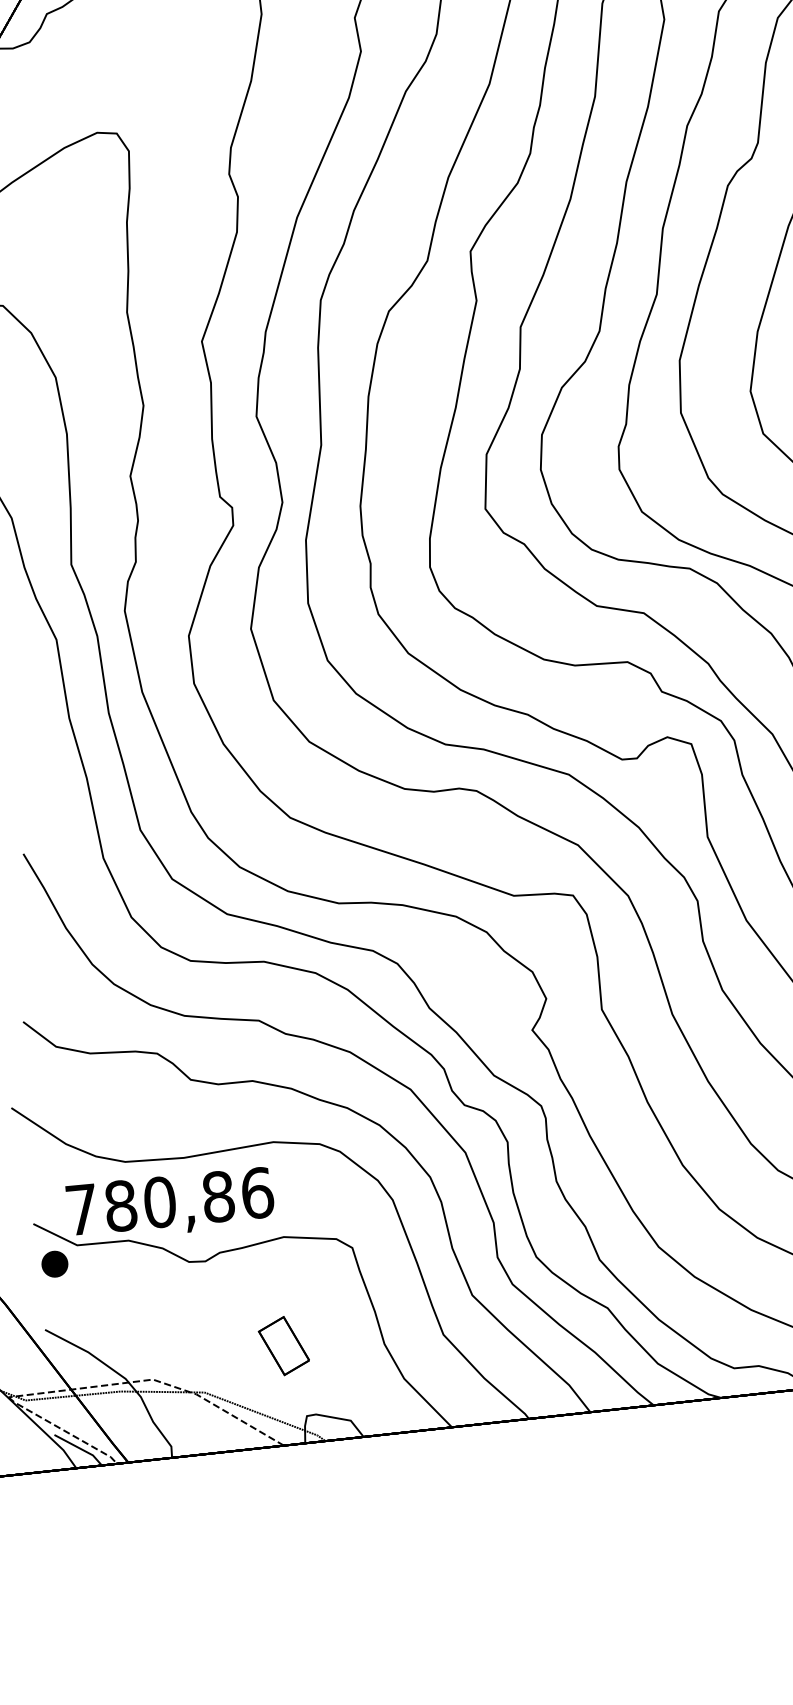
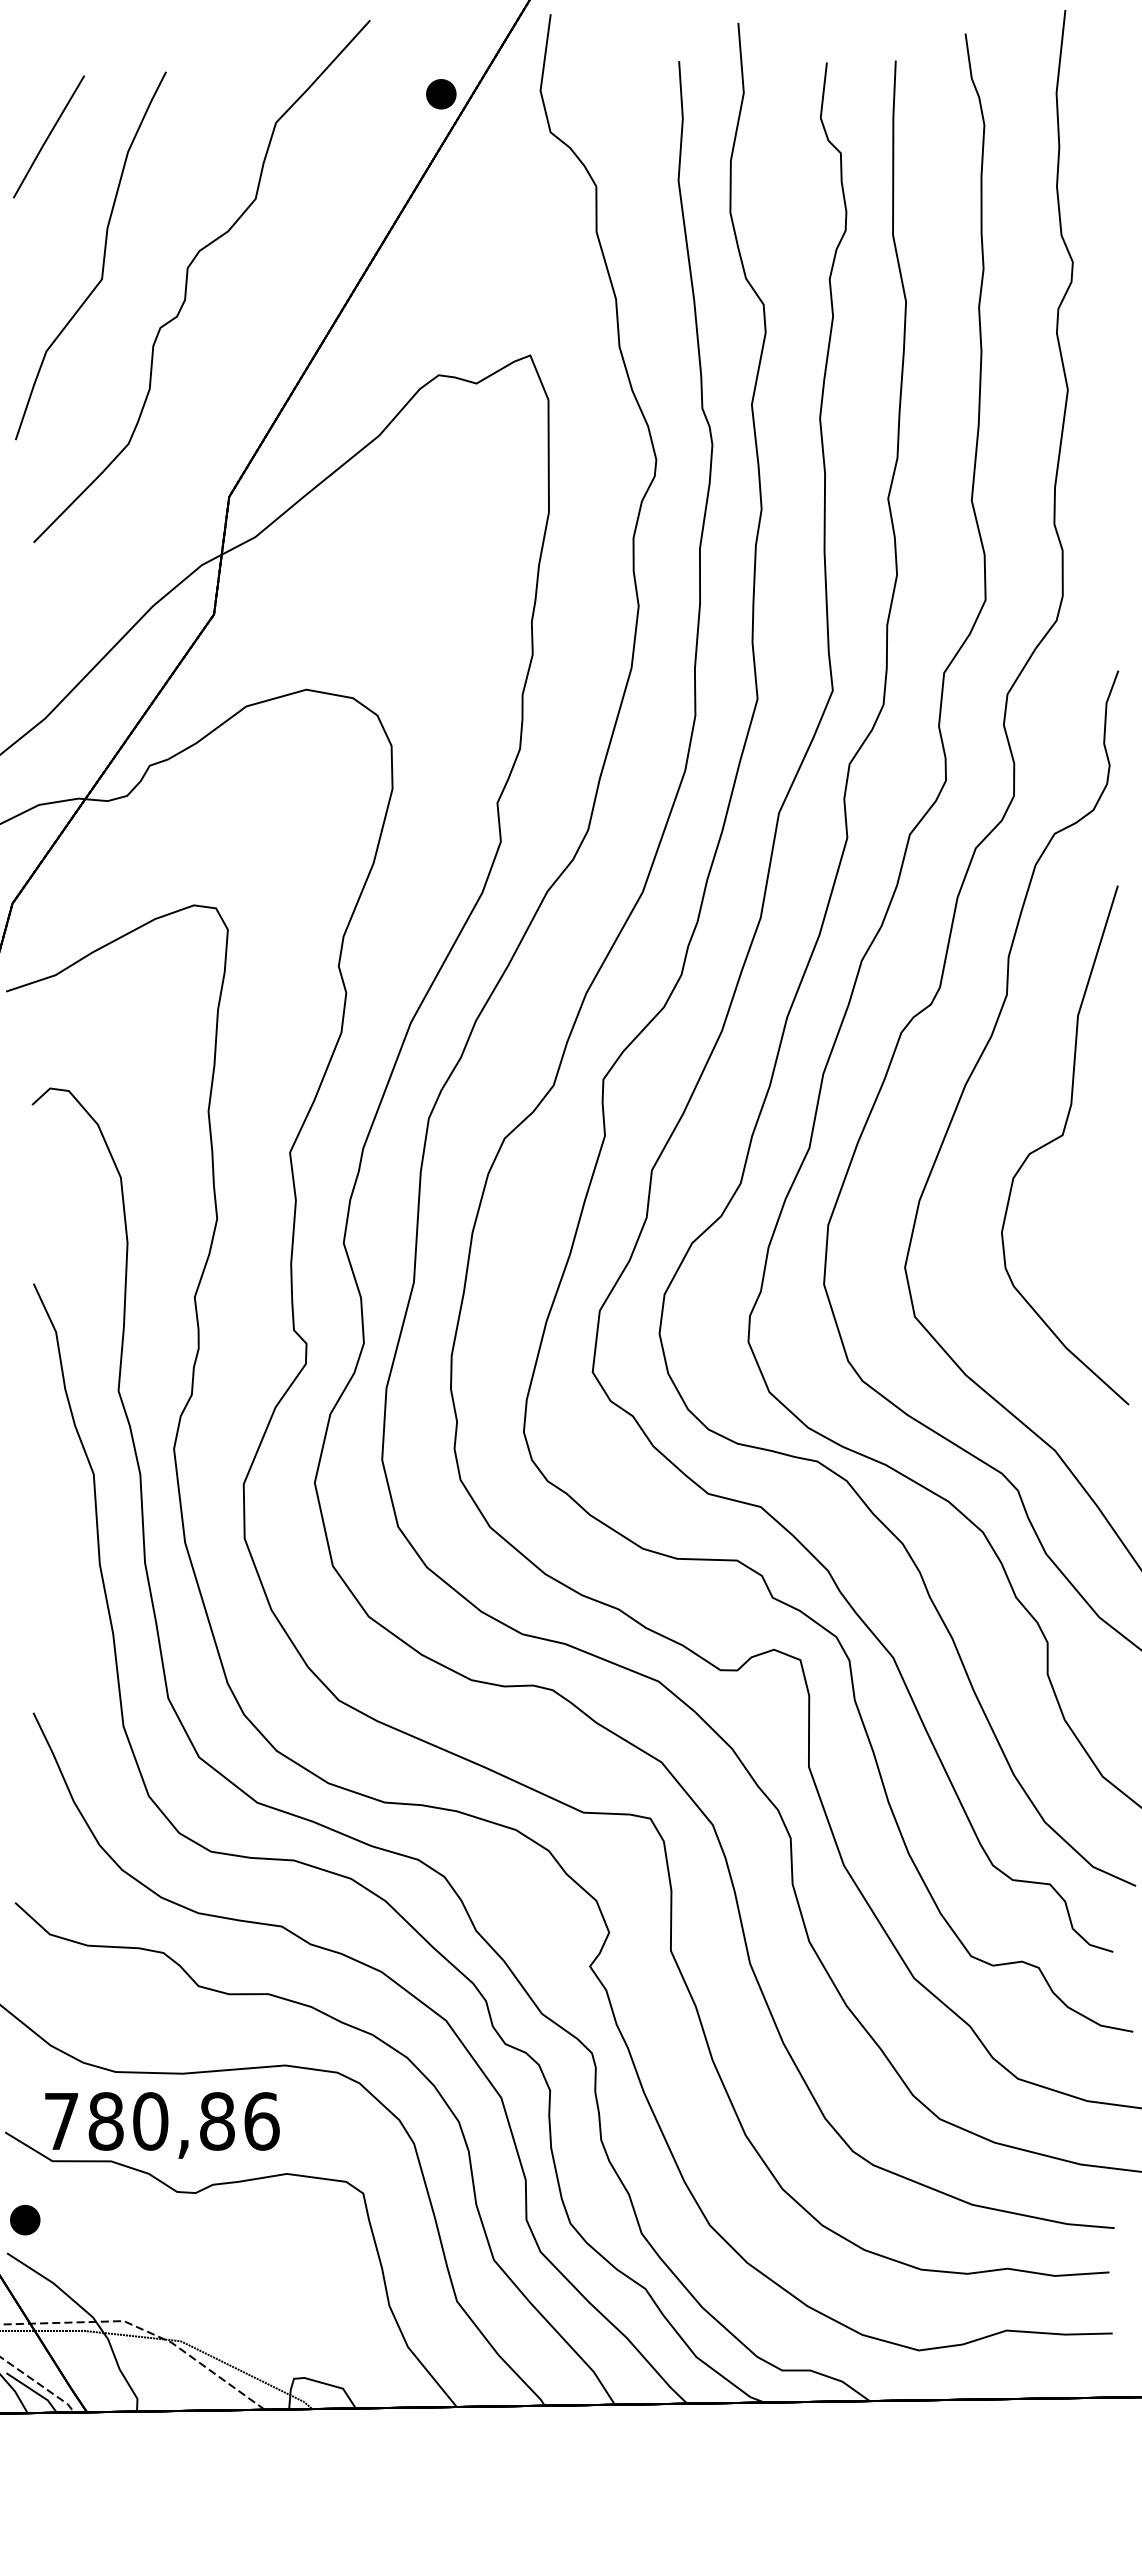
part: (55, 1264) -> (25, 2220), moved
part: (284, 1346) -> (275, 2297), removed

